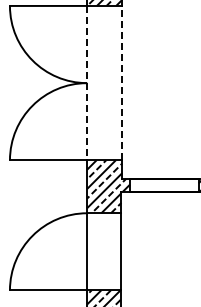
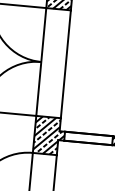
line: (122, 82) -> (66, 63), dashed -> solid
line: (87, 83) -> (41, 62), dashed -> solid

